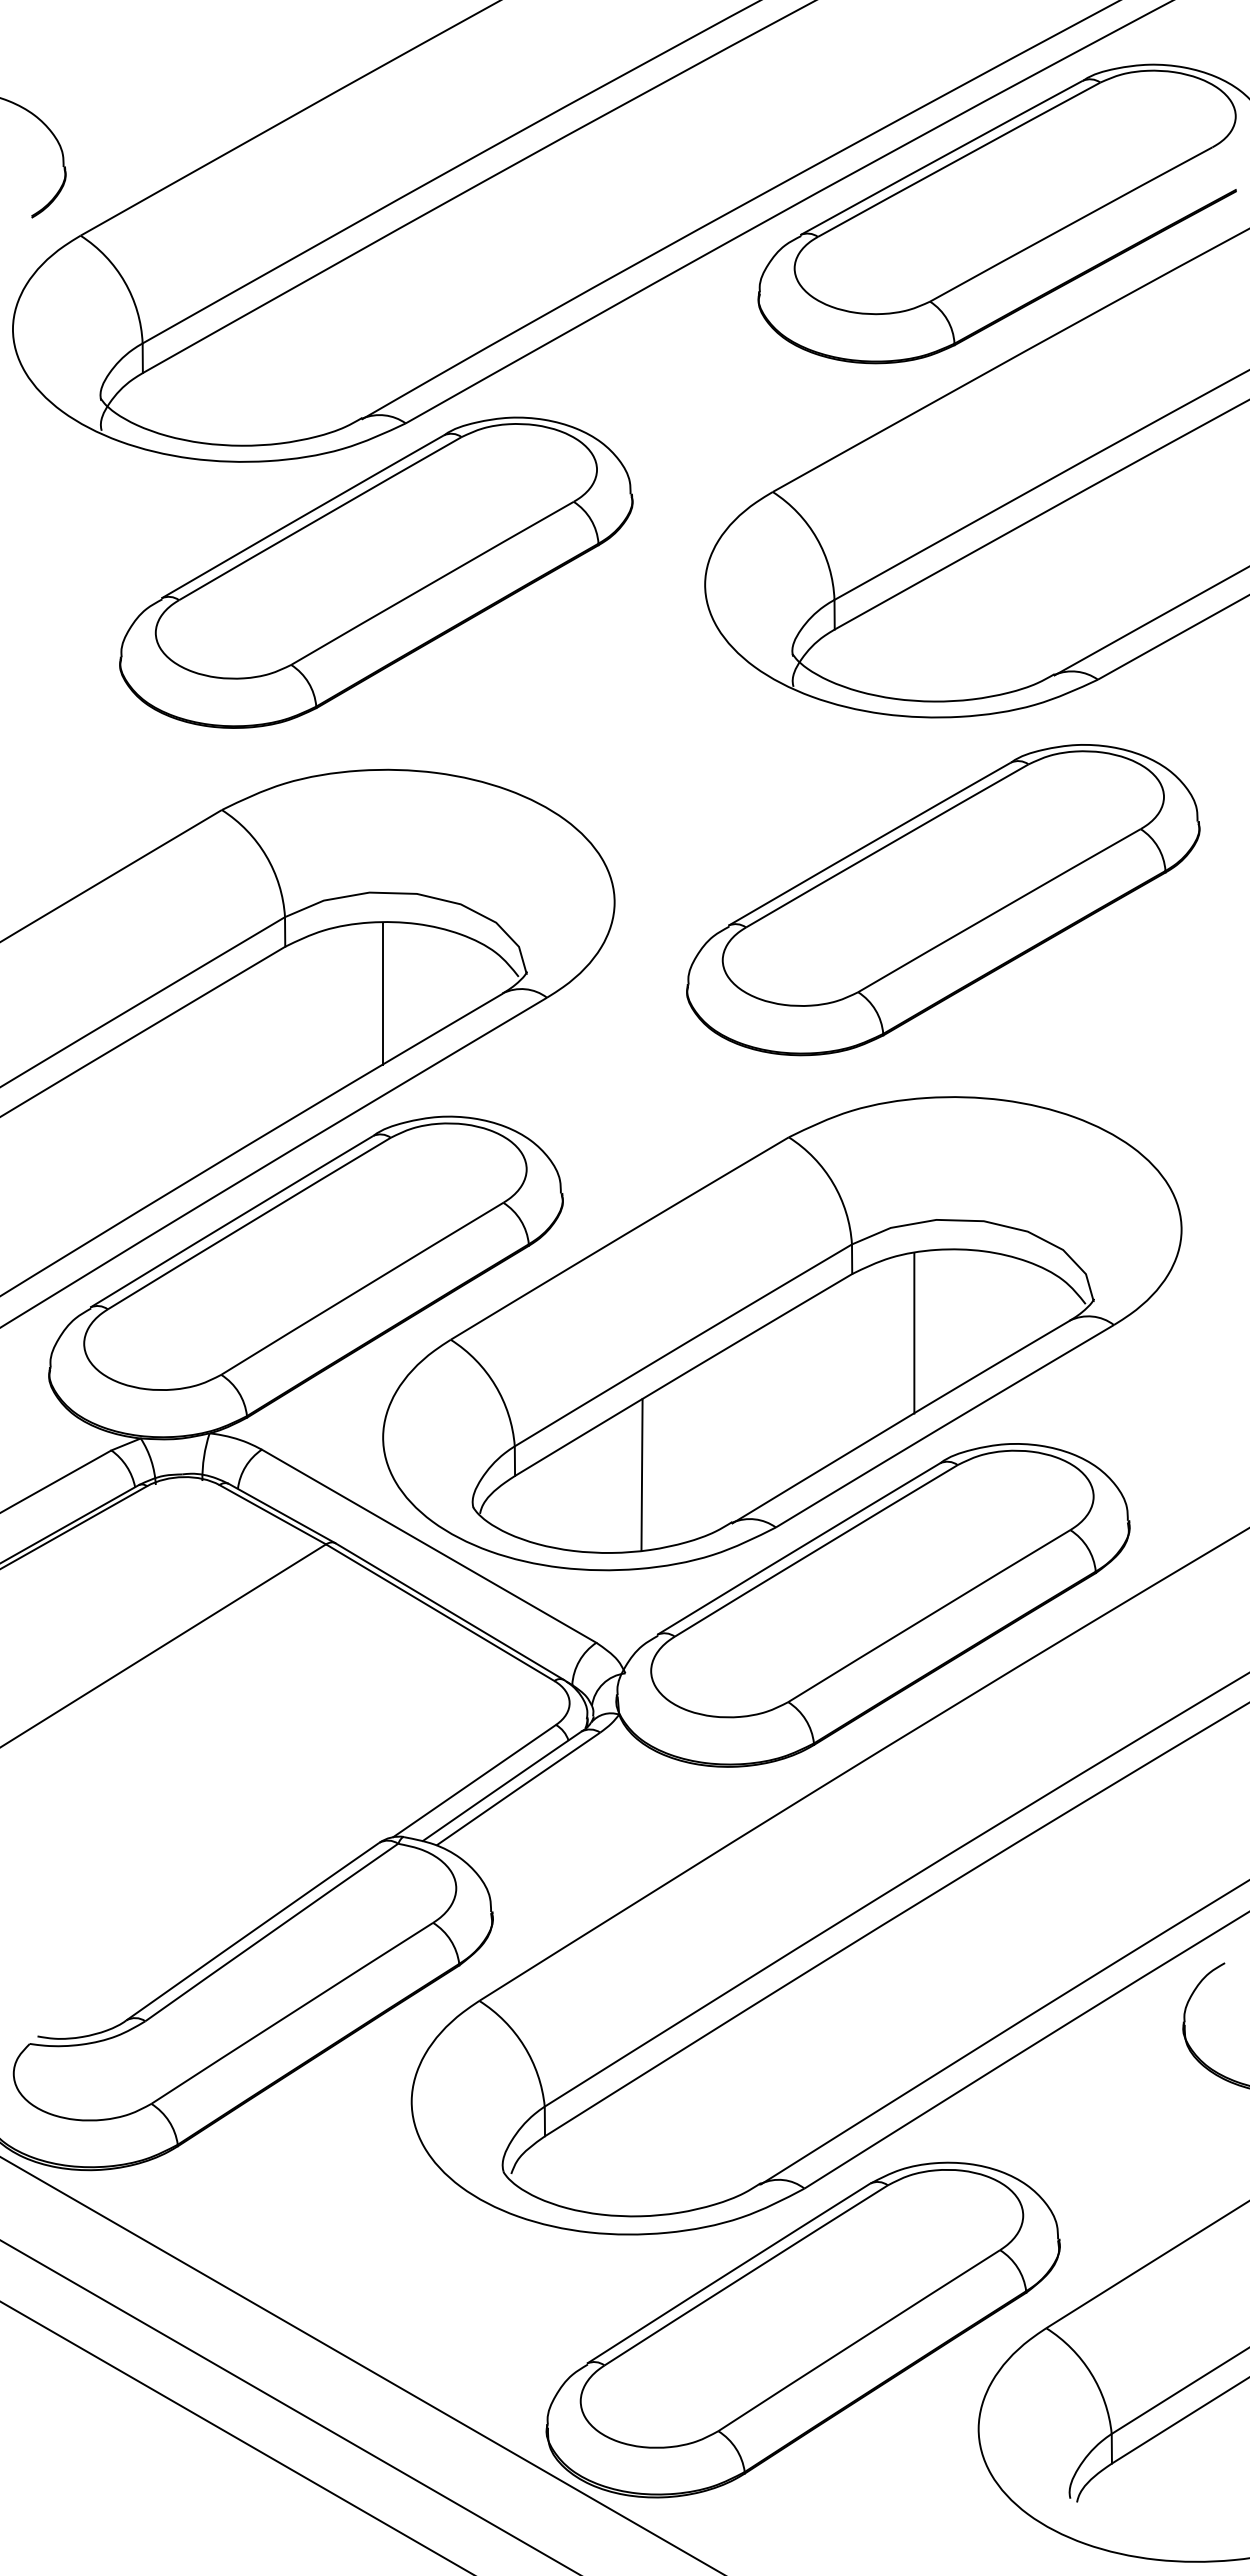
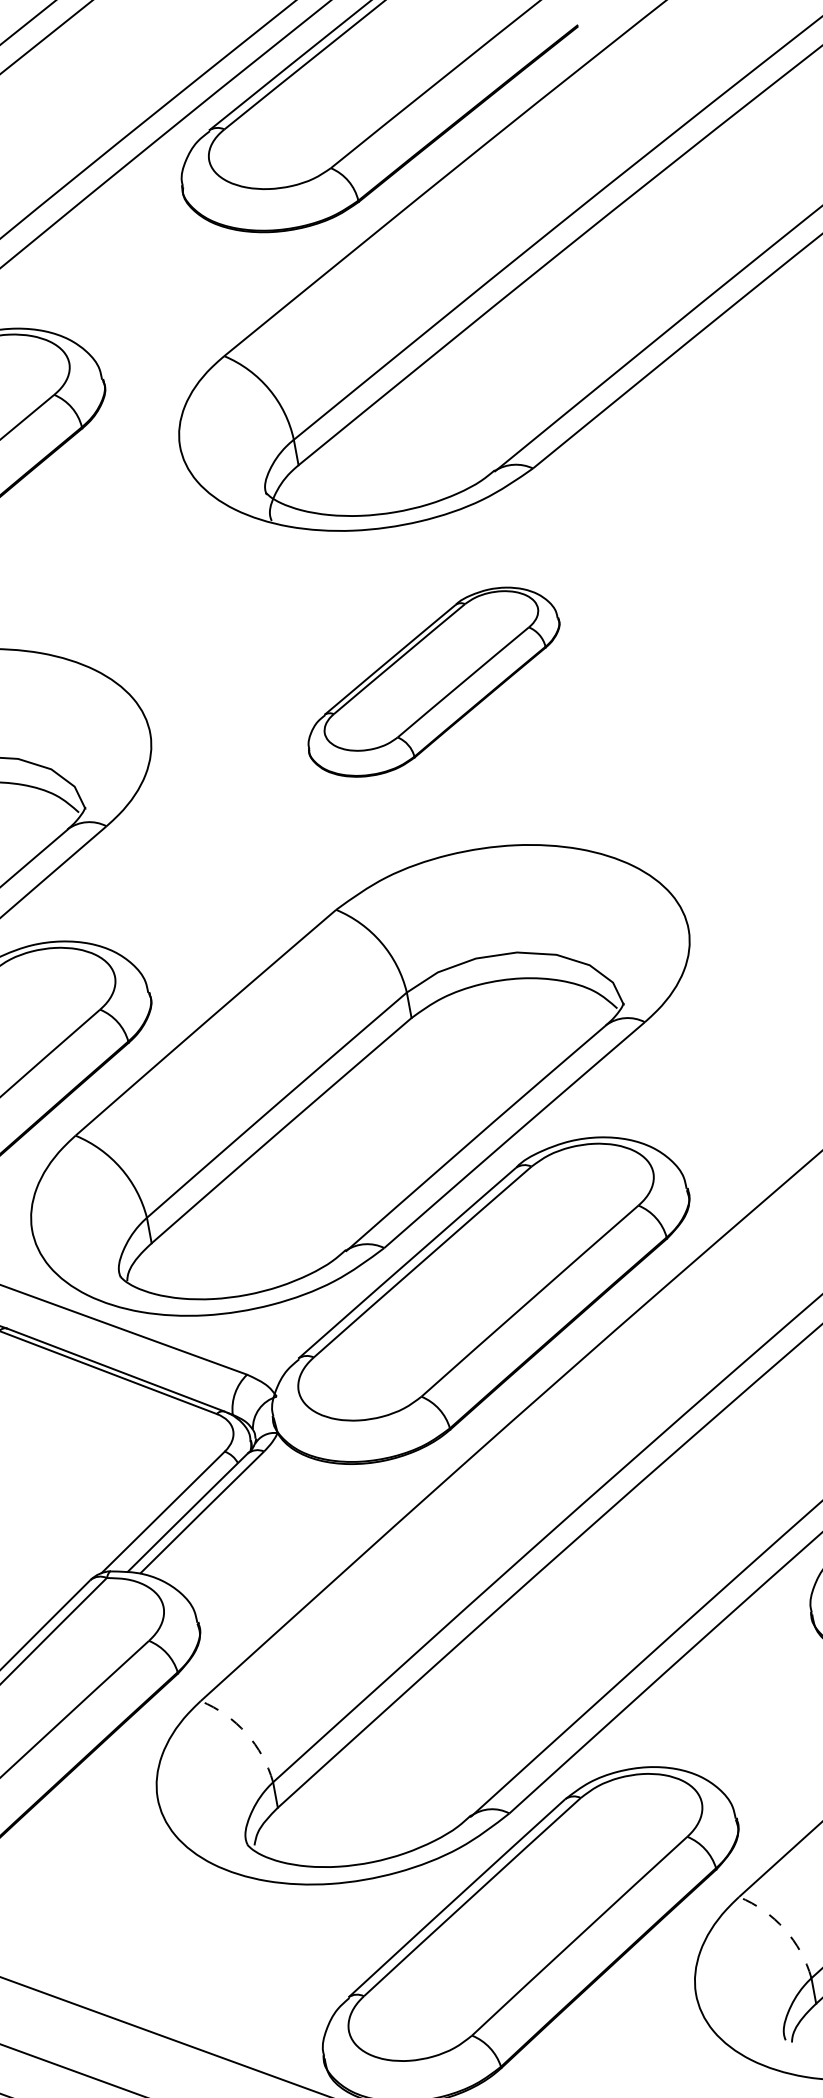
part: (943, 900) -> (433, 682), size x0.6
line: (914, 1333) -> (474, 1059), removed
line: (641, 1474) -> (260, 1222), removed
arc: (524, 2046) -> (246, 1733), solid -> dashed
arc: (1091, 2373) -> (784, 1929), solid -> dashed

